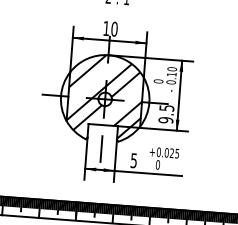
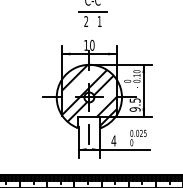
text: (133, 160) -> (113, 140), 5 -> 4

